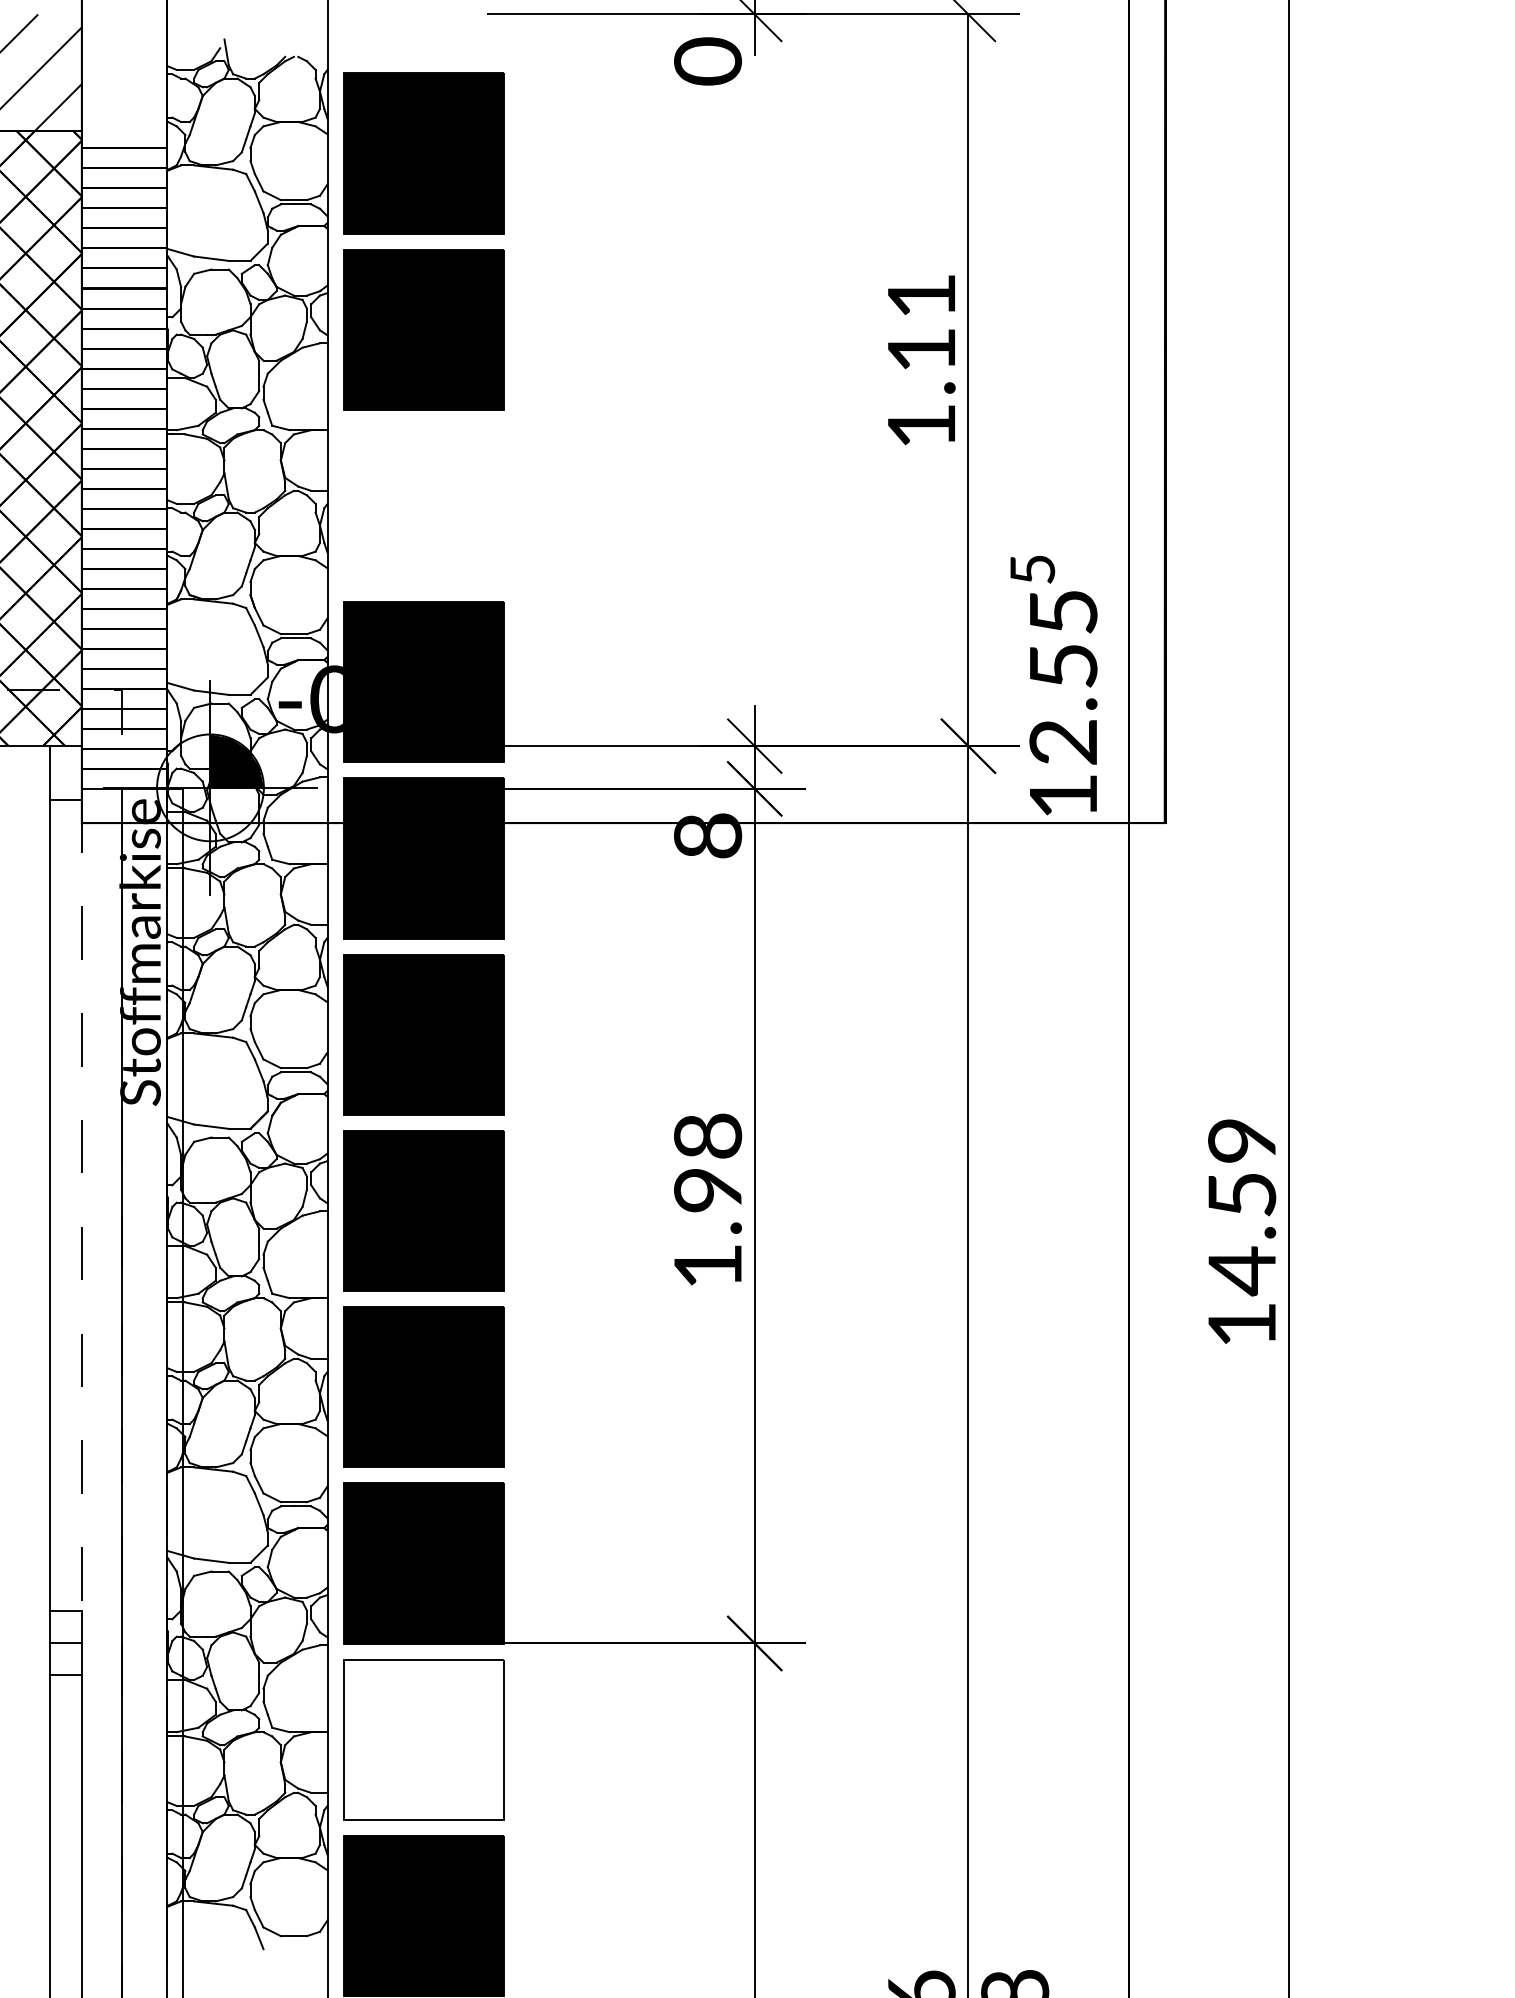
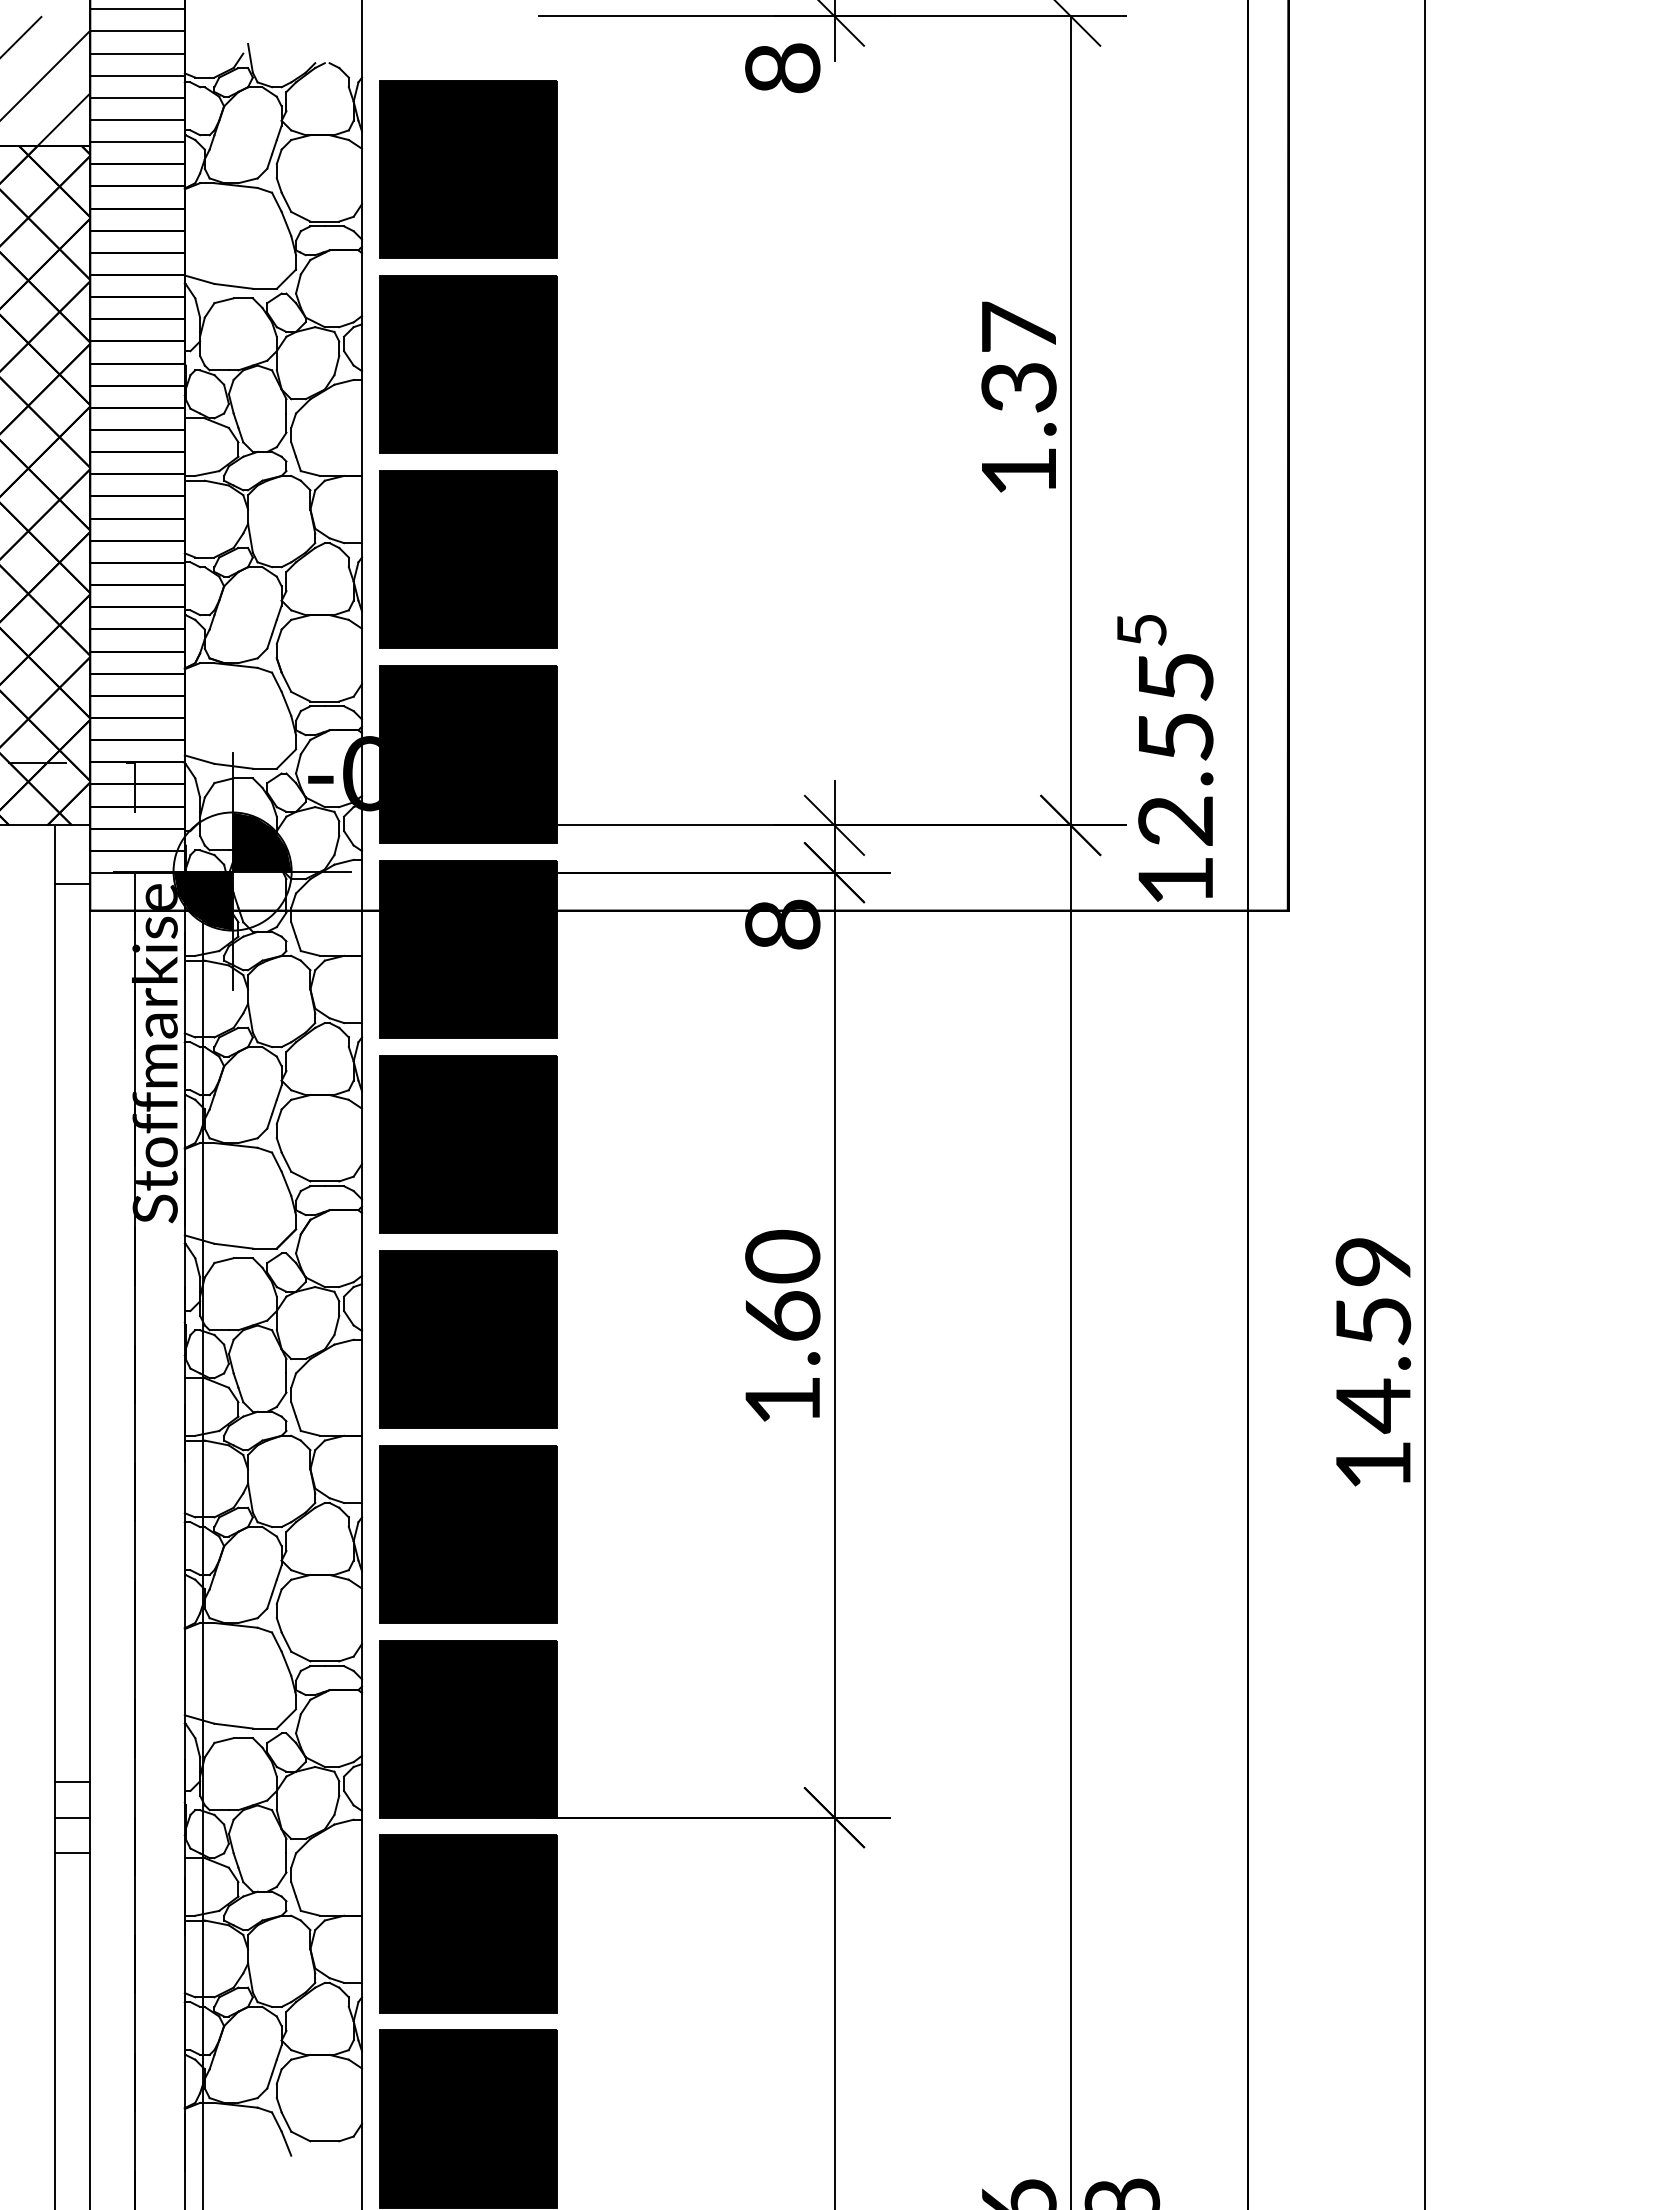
text: (707, 60) -> (782, 67), 0 -> 8
hatch: (124, 68) -> (137, 75), added
text: (921, 322) -> (1018, 356), 1.11 -> 1.37
part: (423, 505) -> (468, 559), added
fill: (183, 814) -> (202, 900), added
text: (707, 1161) -> (782, 1284), 1.98 -> 1.60
line: (81, 1205) -> (90, 1333), dashed -> solid
fill: (422, 1739) -> (467, 1923), added

